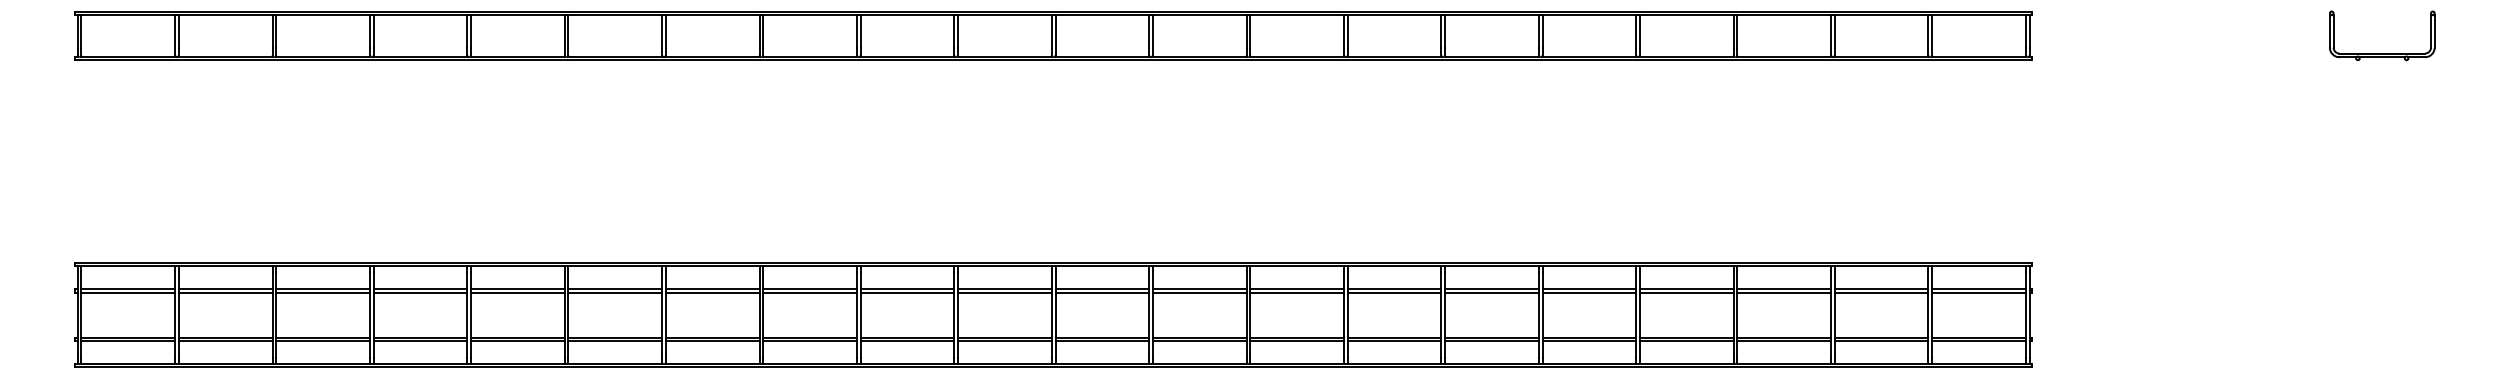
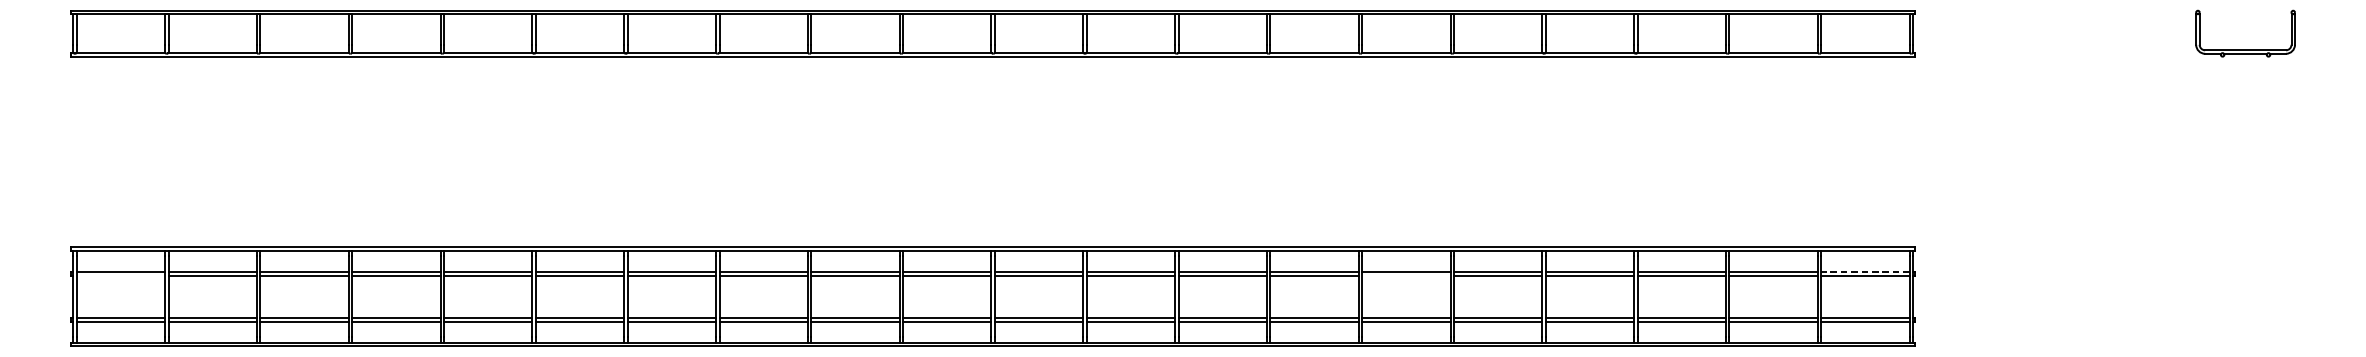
line: (1979, 288) -> (1865, 271), solid -> dashed
line: (128, 292) -> (121, 275), removed
line: (1491, 292) -> (1405, 275), removed

